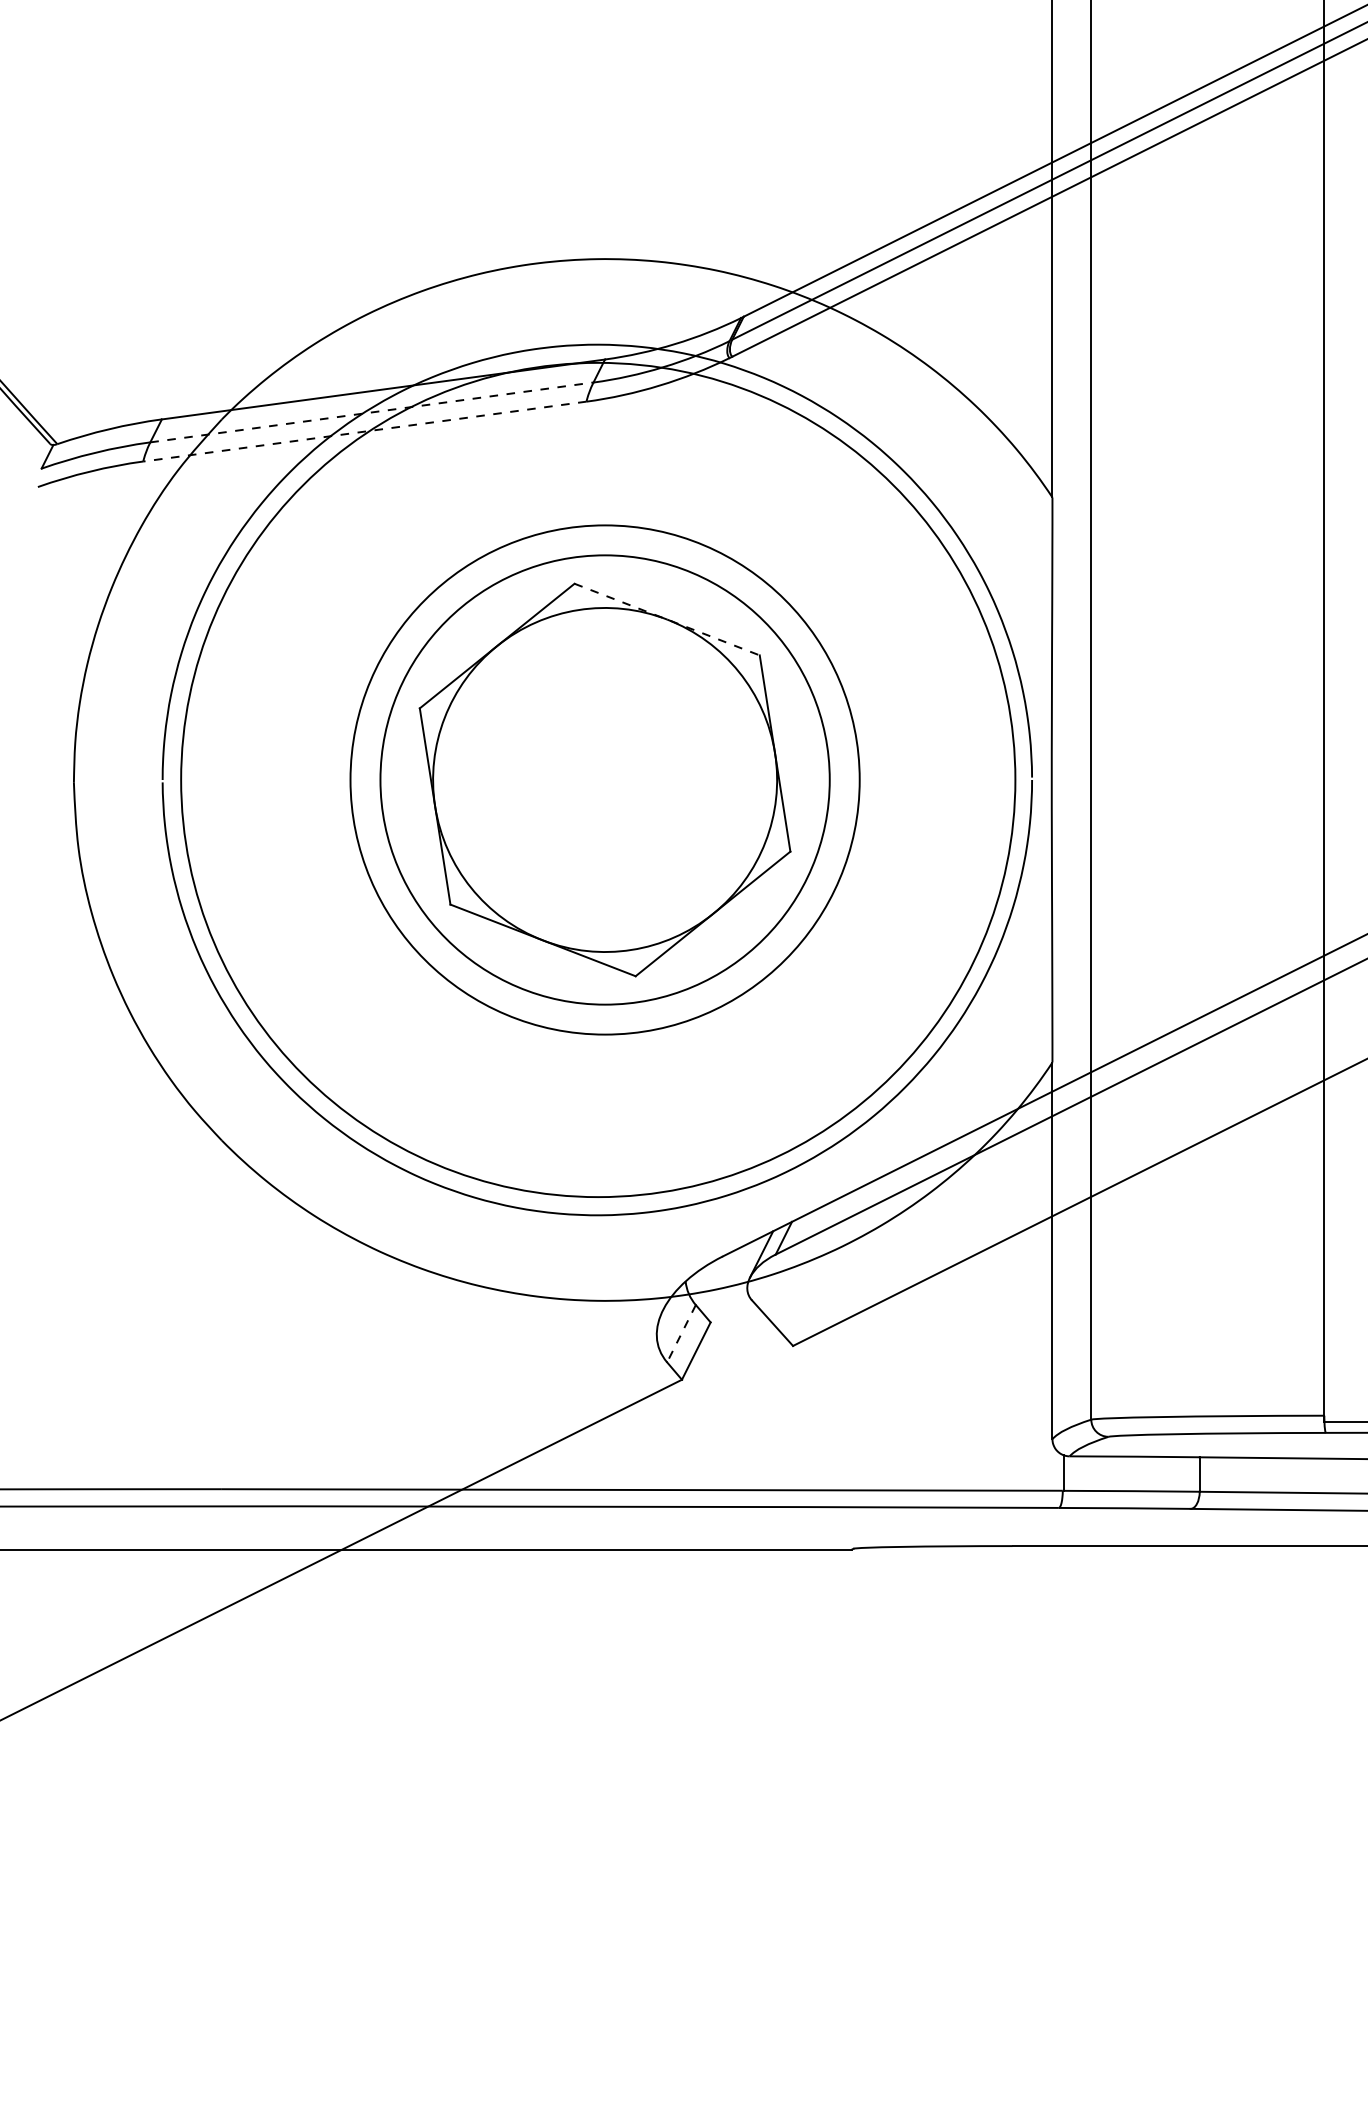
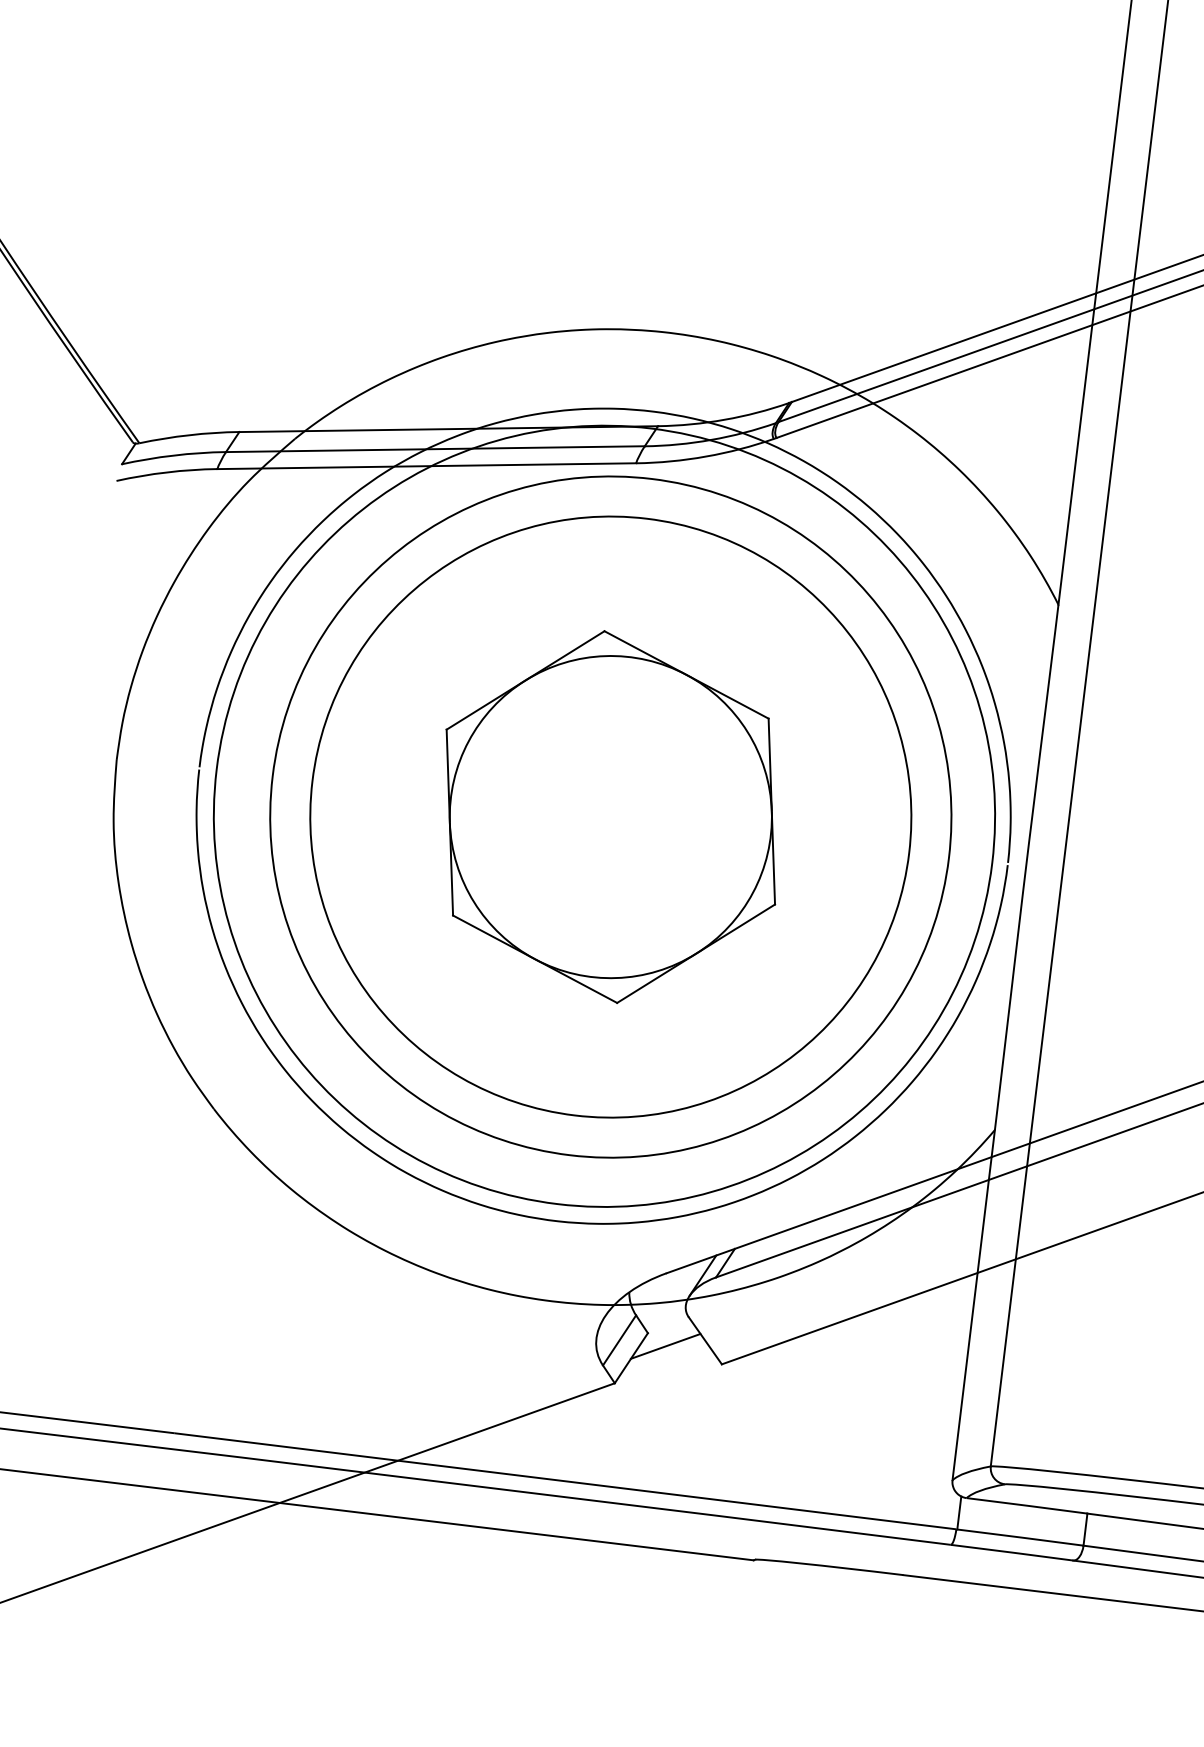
line: (371, 412) -> (435, 449), dashed -> solid
line: (364, 431) -> (426, 466), dashed -> solid
line: (667, 619) -> (686, 674), dashed -> solid
circle: (604, 779) -> (610, 816), size x1.43
circle: (605, 779) -> (611, 816), size x1.43
line: (730, 1333) -> (665, 1345), added
line: (681, 1334) -> (619, 1341), dashed -> solid

